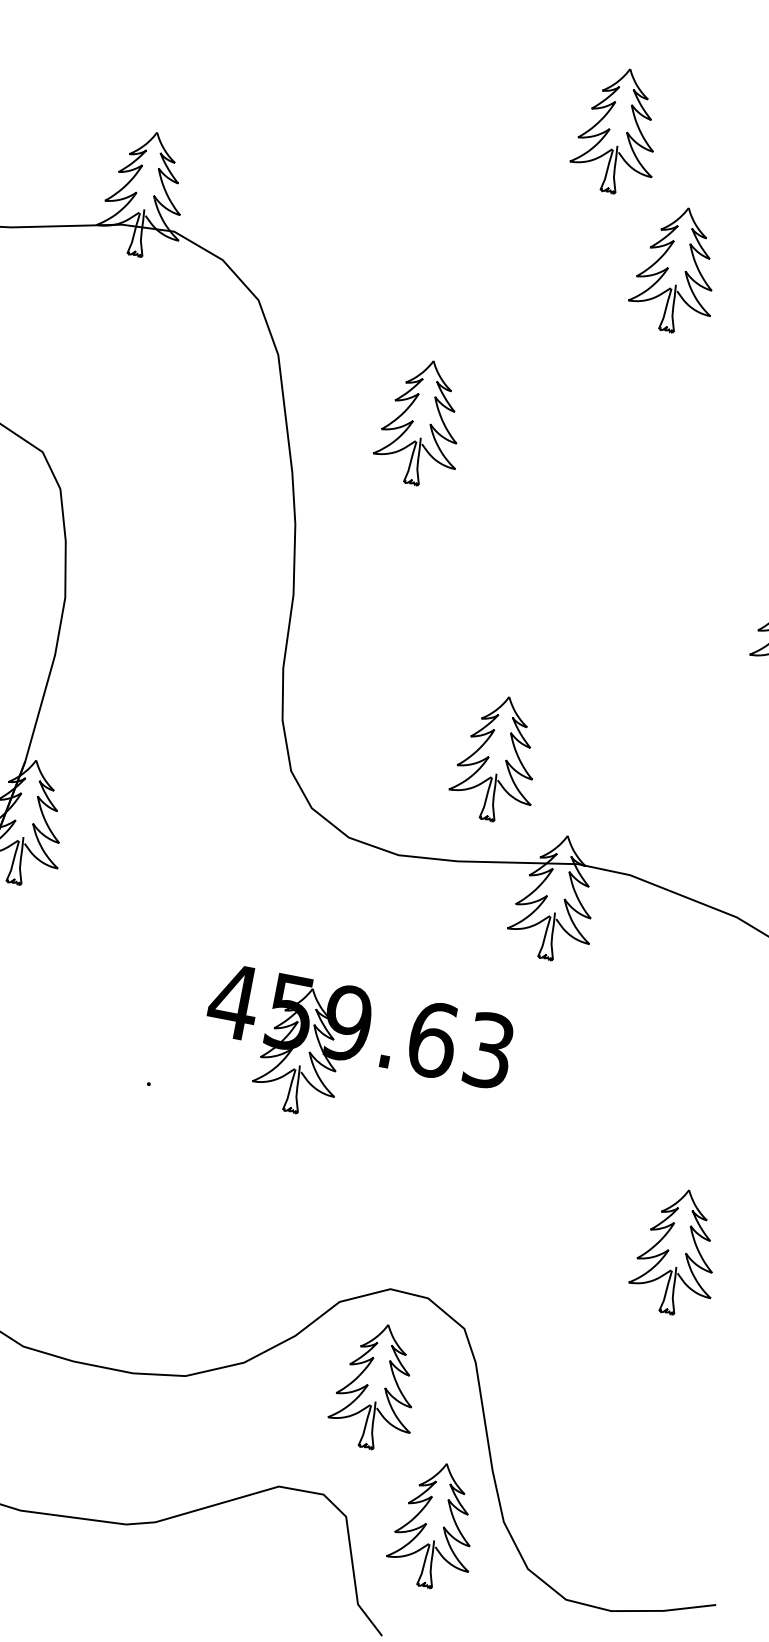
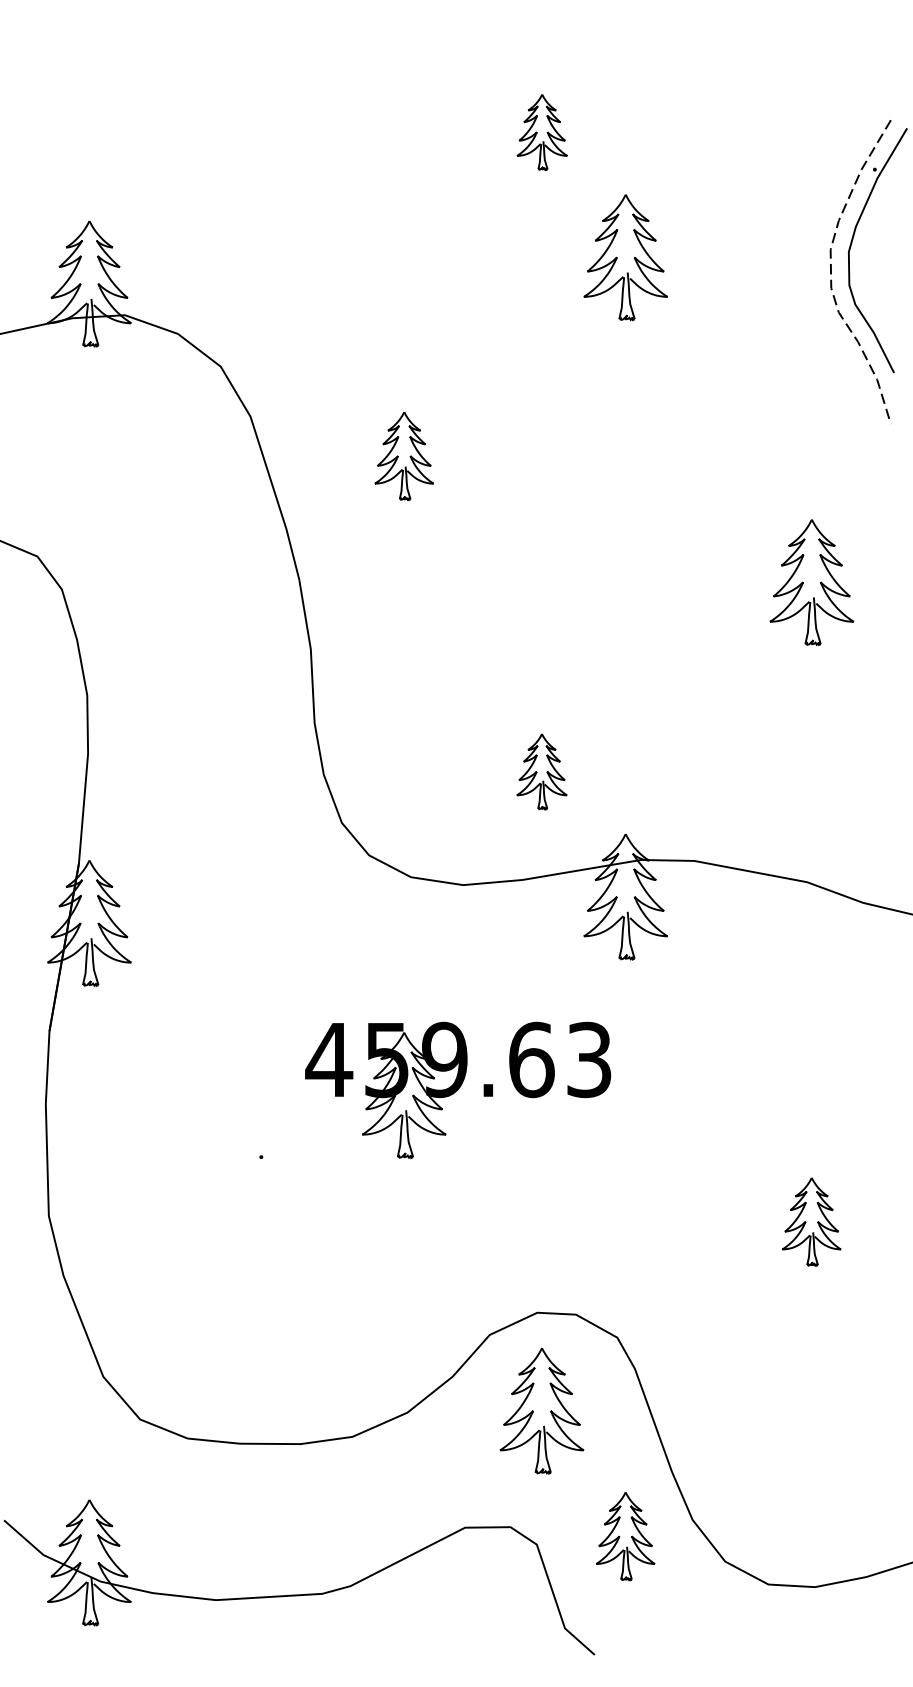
part: (618, 131) -> (542, 132), size x0.6
part: (421, 423) -> (404, 456), size x0.7
part: (496, 758) -> (541, 771), size x0.6
part: (676, 1251) -> (811, 1221), size x0.7
part: (434, 1525) -> (625, 1536), size x0.7

